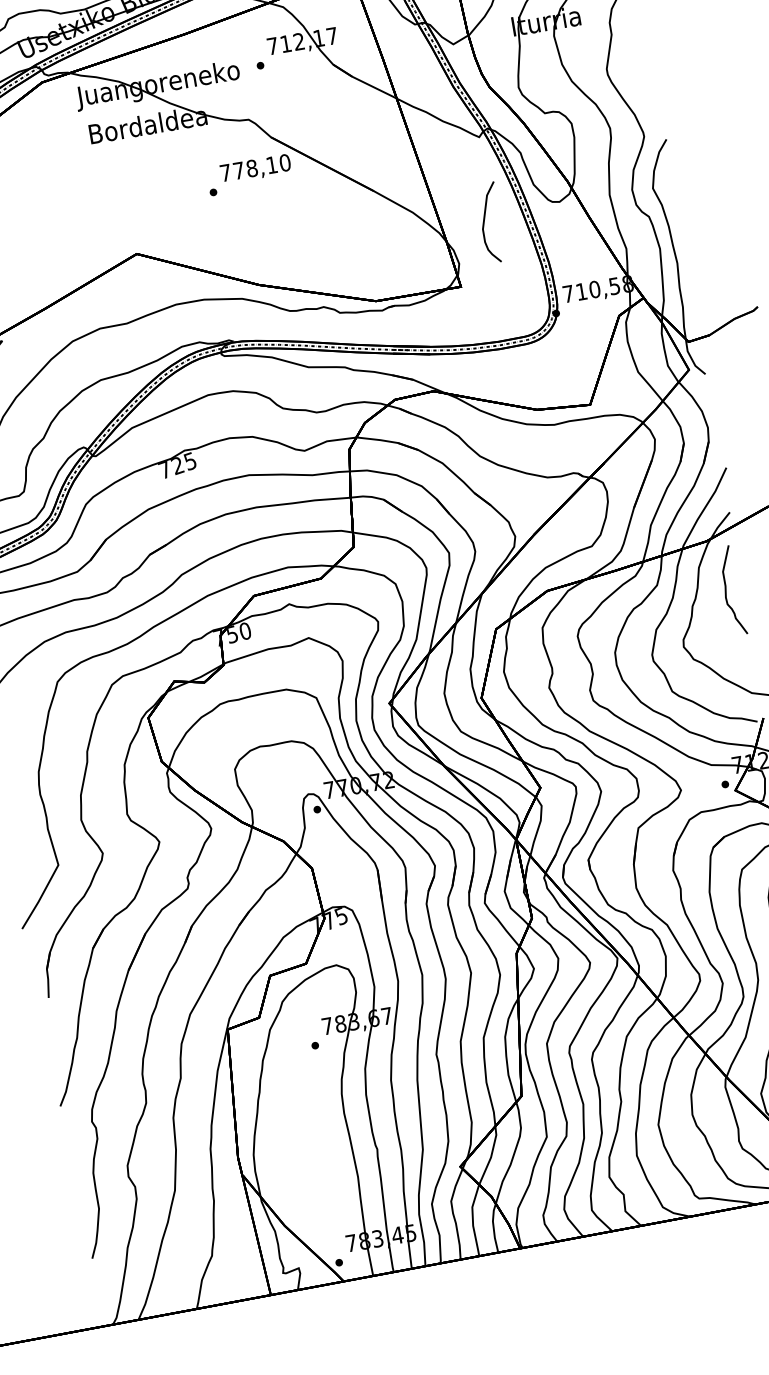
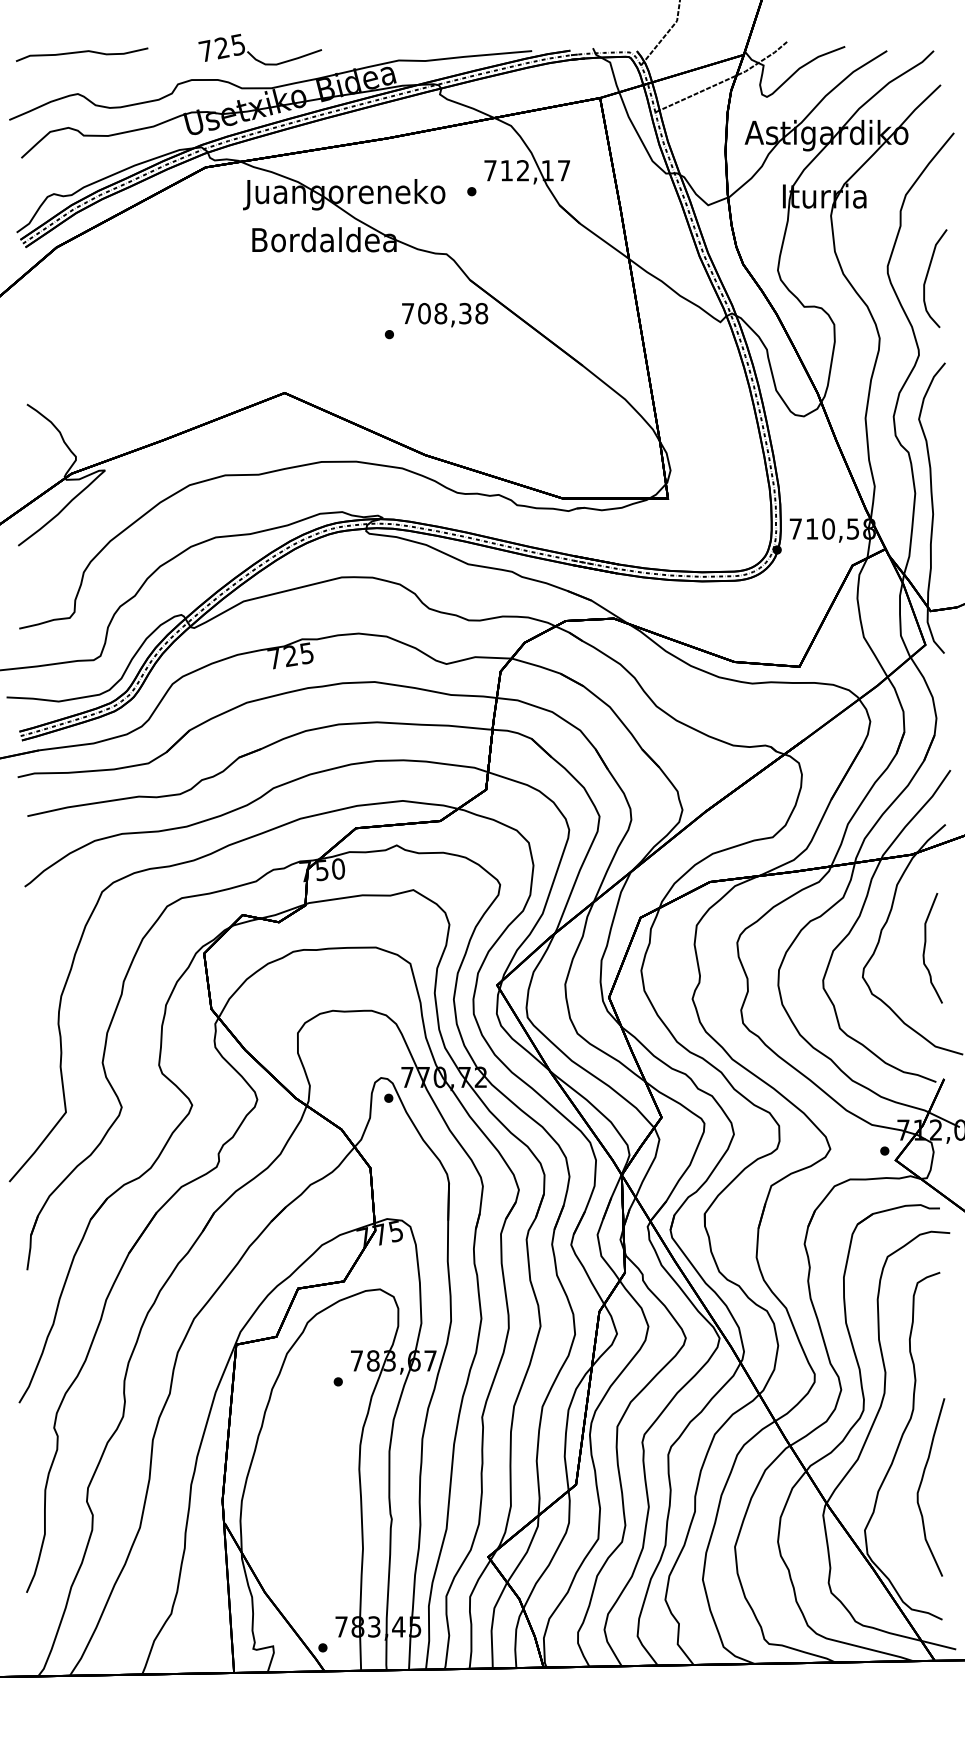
text: (262, 166) -> (453, 313), 778,10 -> 708,38
curve: (485, 220) -> (928, 274), moved
curve: (726, 591) -> (925, 948), moved

